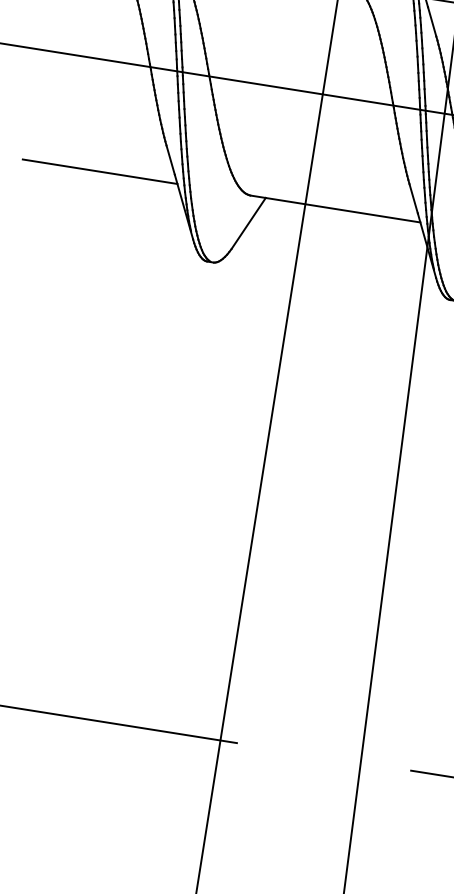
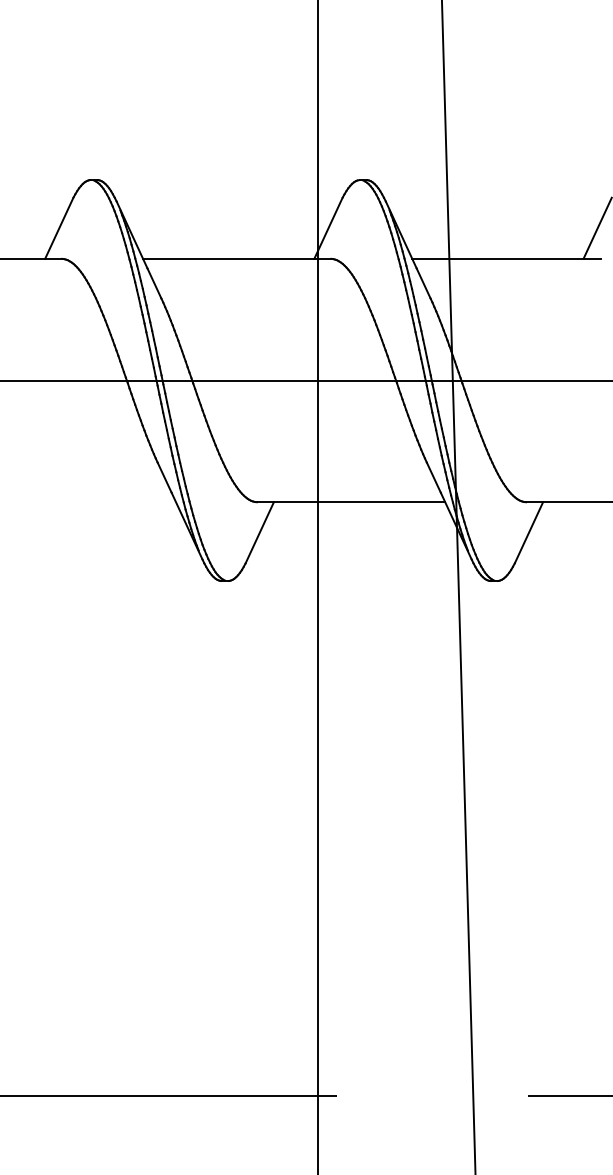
line: (100, 171) -> (90, 502), removed

